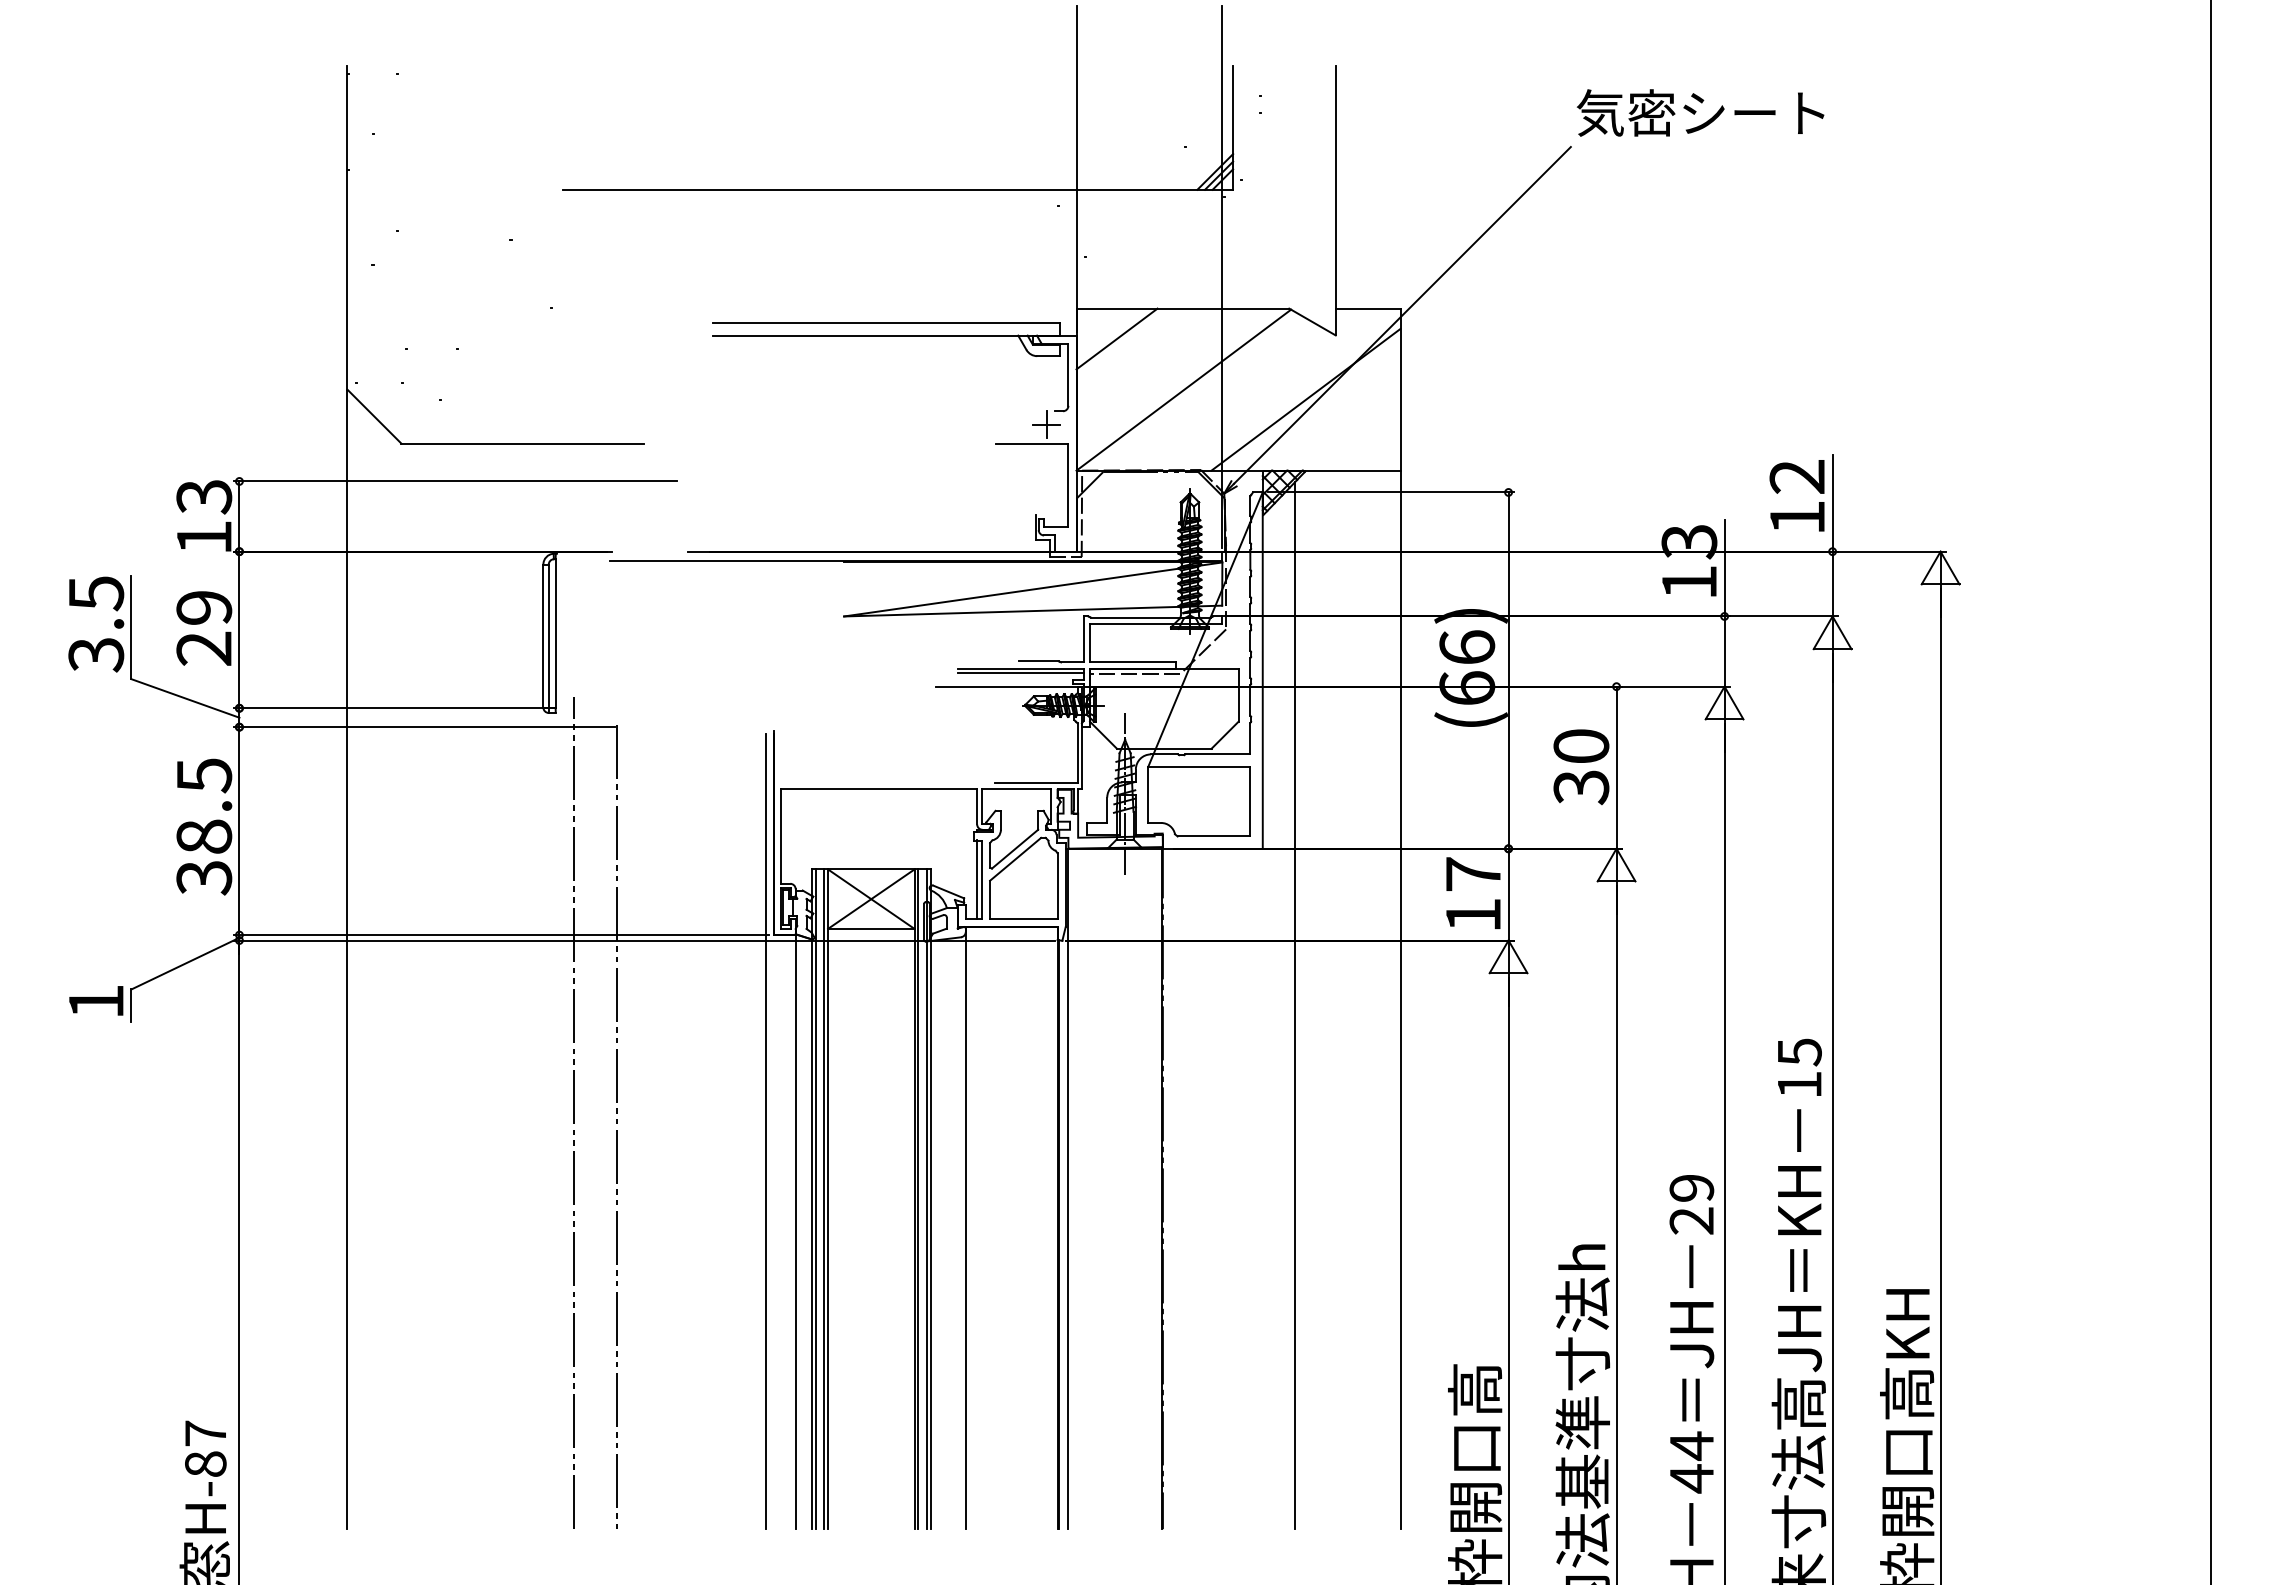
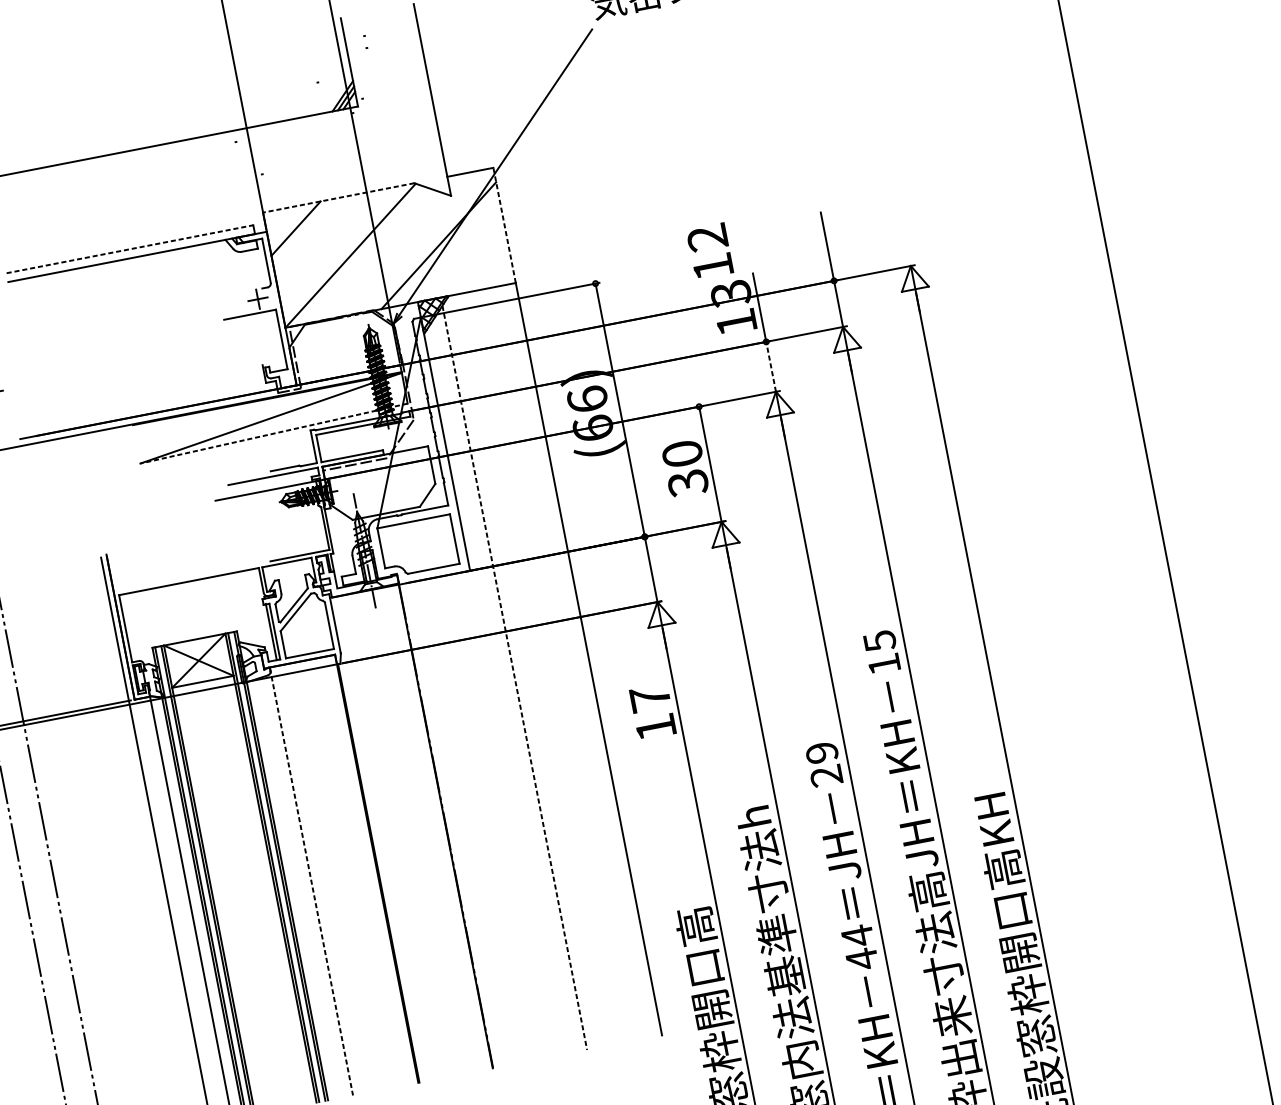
line: (1182, 308) -> (338, 197), solid -> dashed
line: (886, 323) -> (130, 249), solid -> dashed
line: (1400, 389) -> (504, 225), solid -> dashed
text: (1796, 495) -> (709, 251), moved
line: (1032, 611) -> (273, 433), solid -> dashed
line: (1724, 651) -> (771, 366), solid -> dashed
line: (1020, 673) -> (273, 479), removed
text: (1473, 892) -> (652, 711), moved
line: (1295, 1006) -> (515, 678), solid -> dashed
line: (1068, 1188) -> (378, 839), removed
line: (965, 1229) -> (311, 882), solid -> dashed

